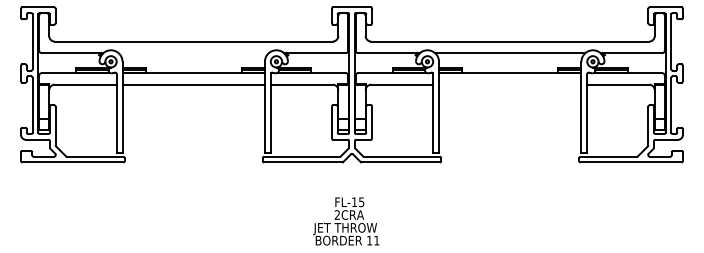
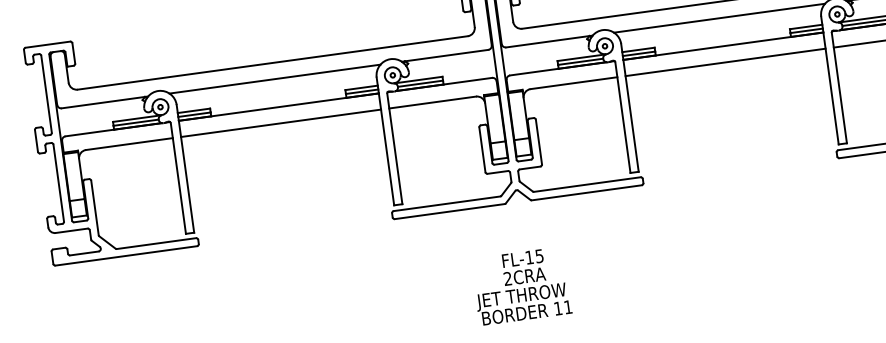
line: (193, 53) -> (274, 79), added
line: (510, 84) -> (725, 62), added

